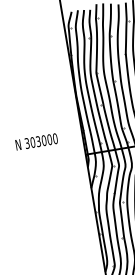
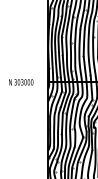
text: (37, 142) -> (21, 82), moved

